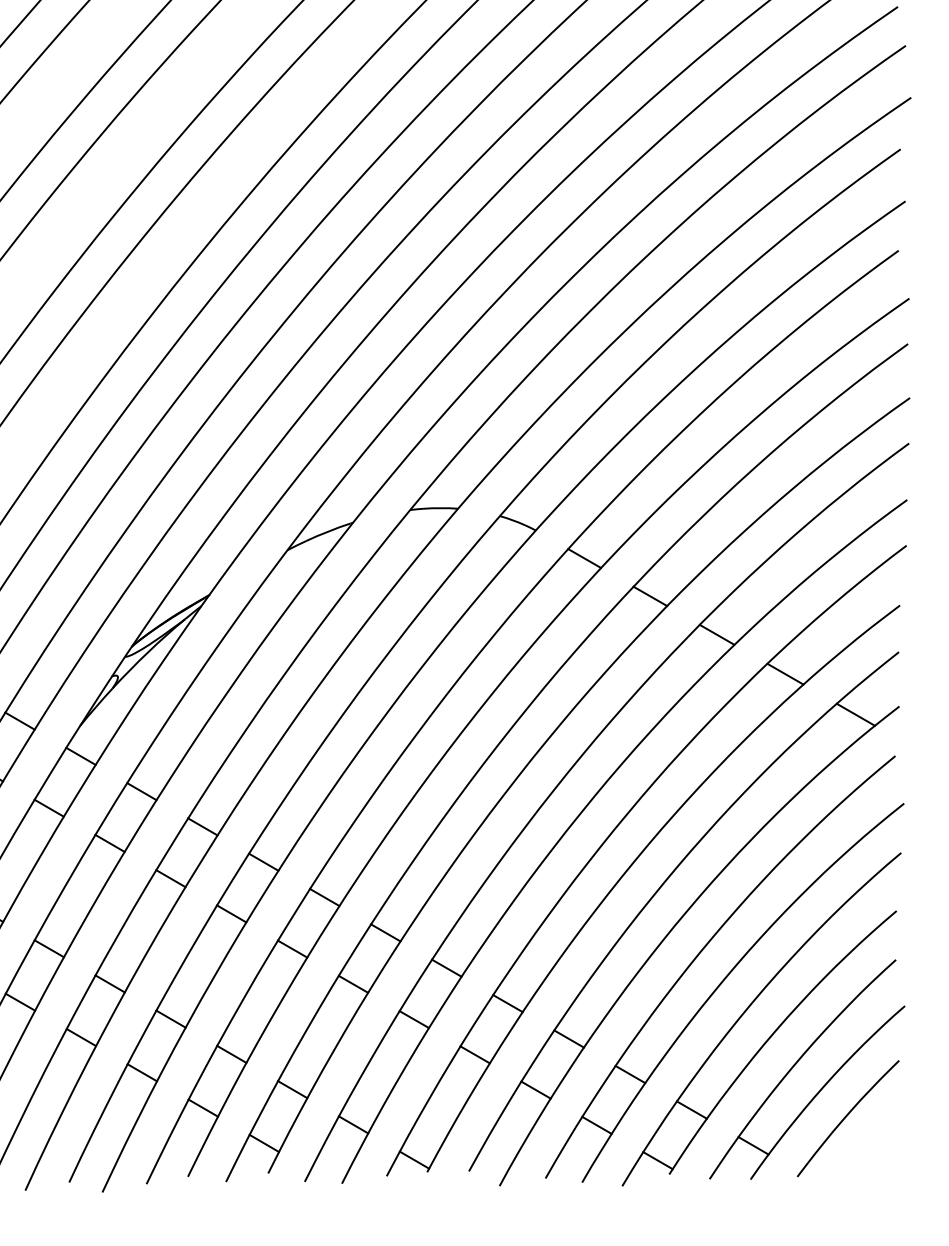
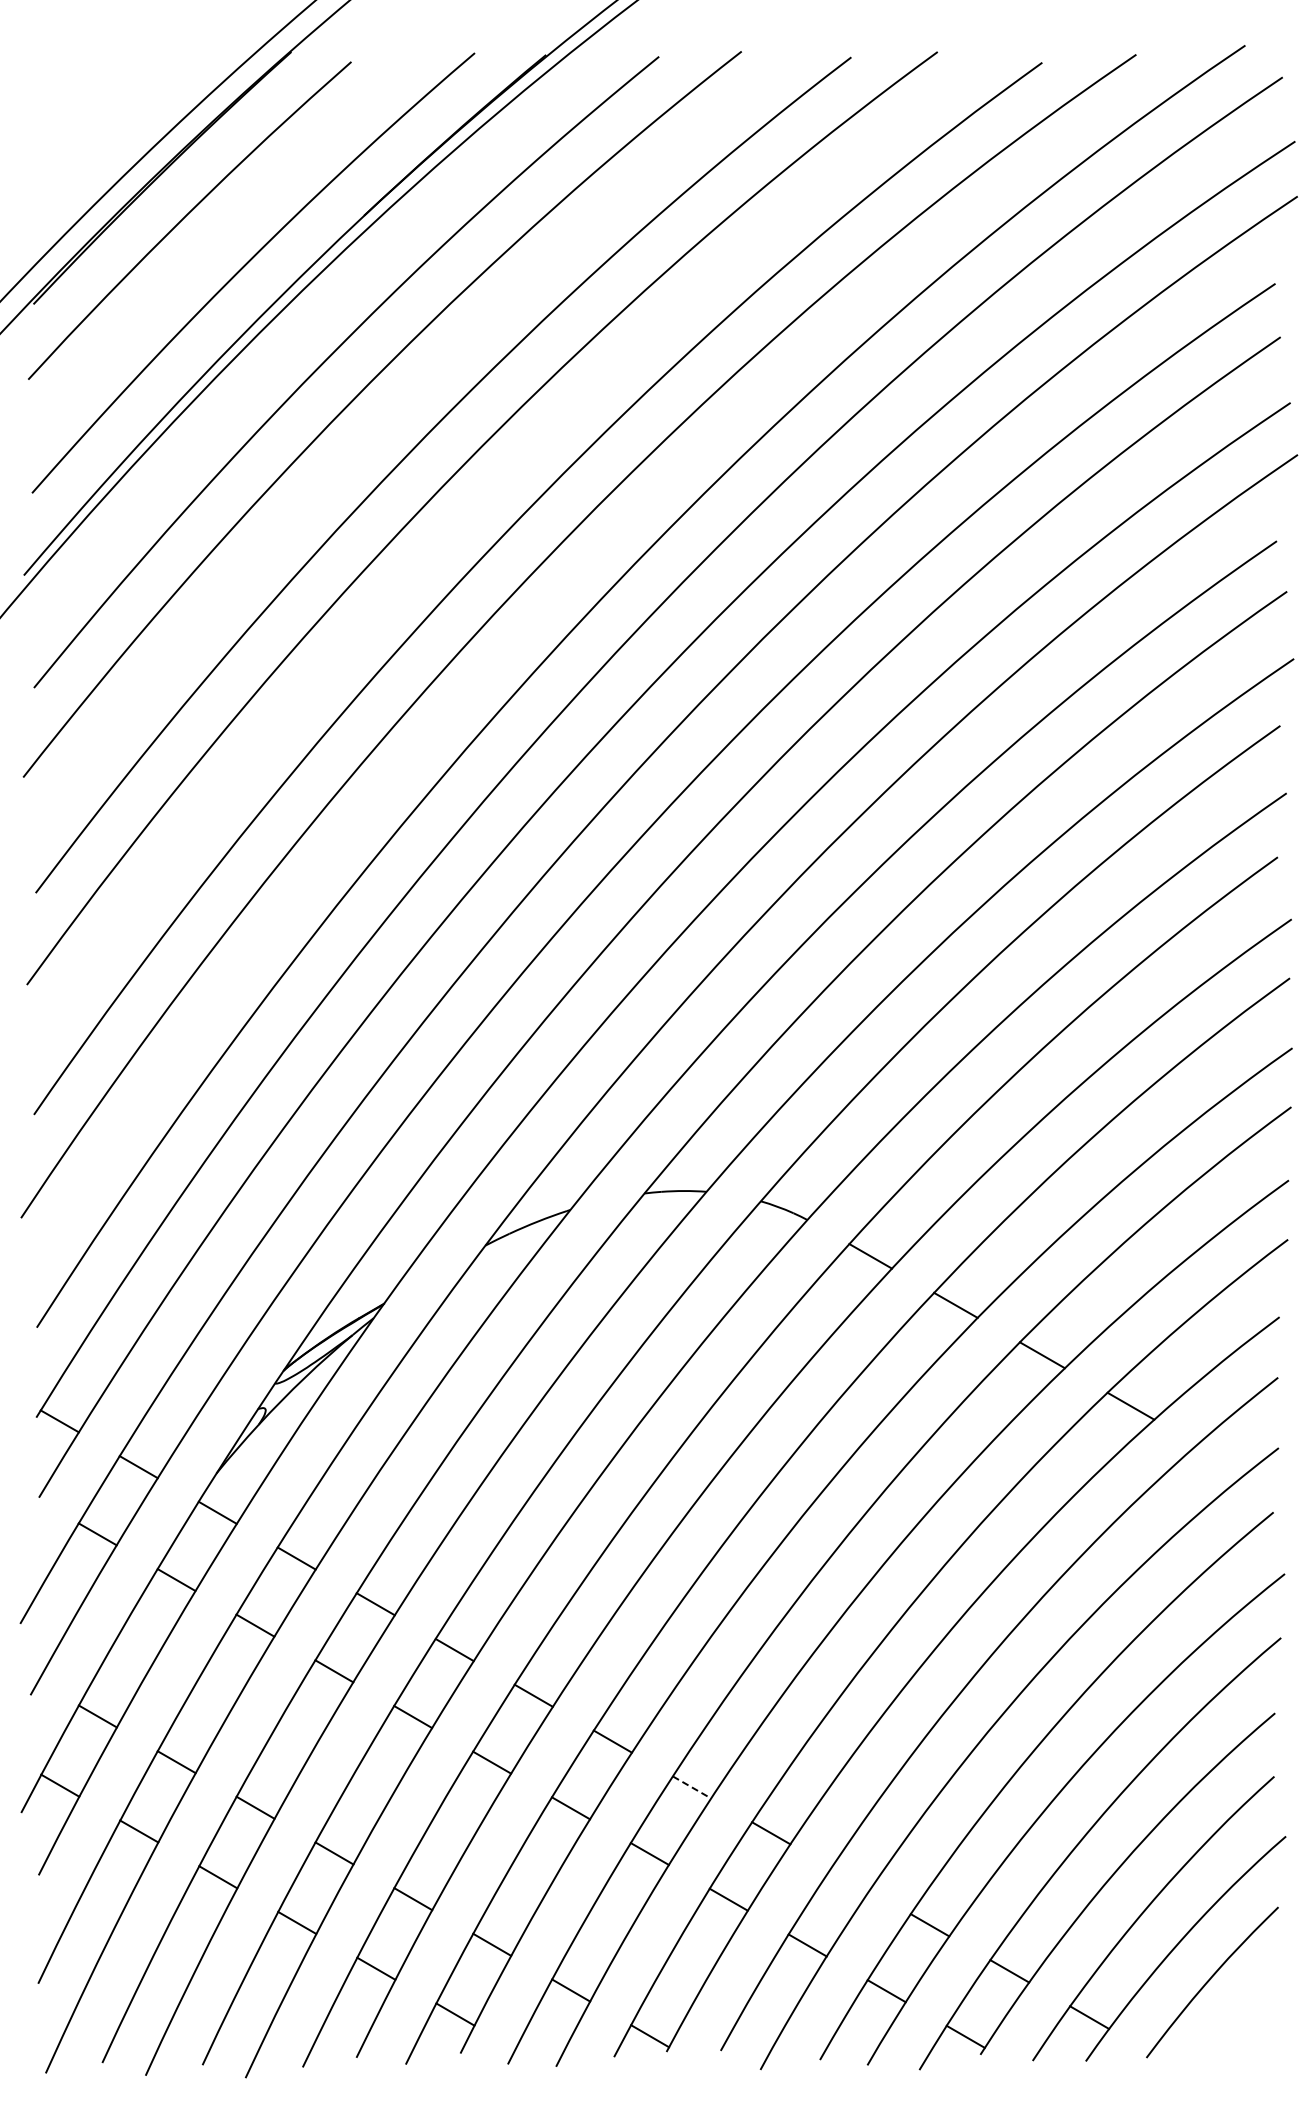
line: (856, 714) -> (1222, 1458), removed
line: (447, 968) -> (692, 1787), solid -> dashed
line: (569, 1039) -> (850, 1879), removed

